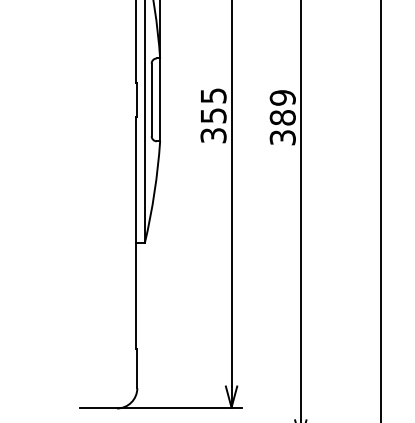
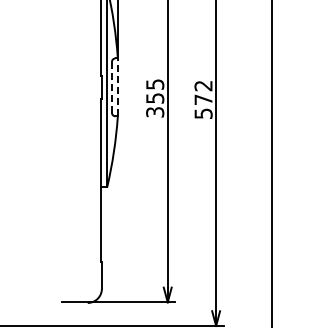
line: (151, 98) -> (111, 86), solid -> dashed
line: (159, 100) -> (117, 87), solid -> dashed
text: (282, 117) -> (203, 99), 389 -> 572

